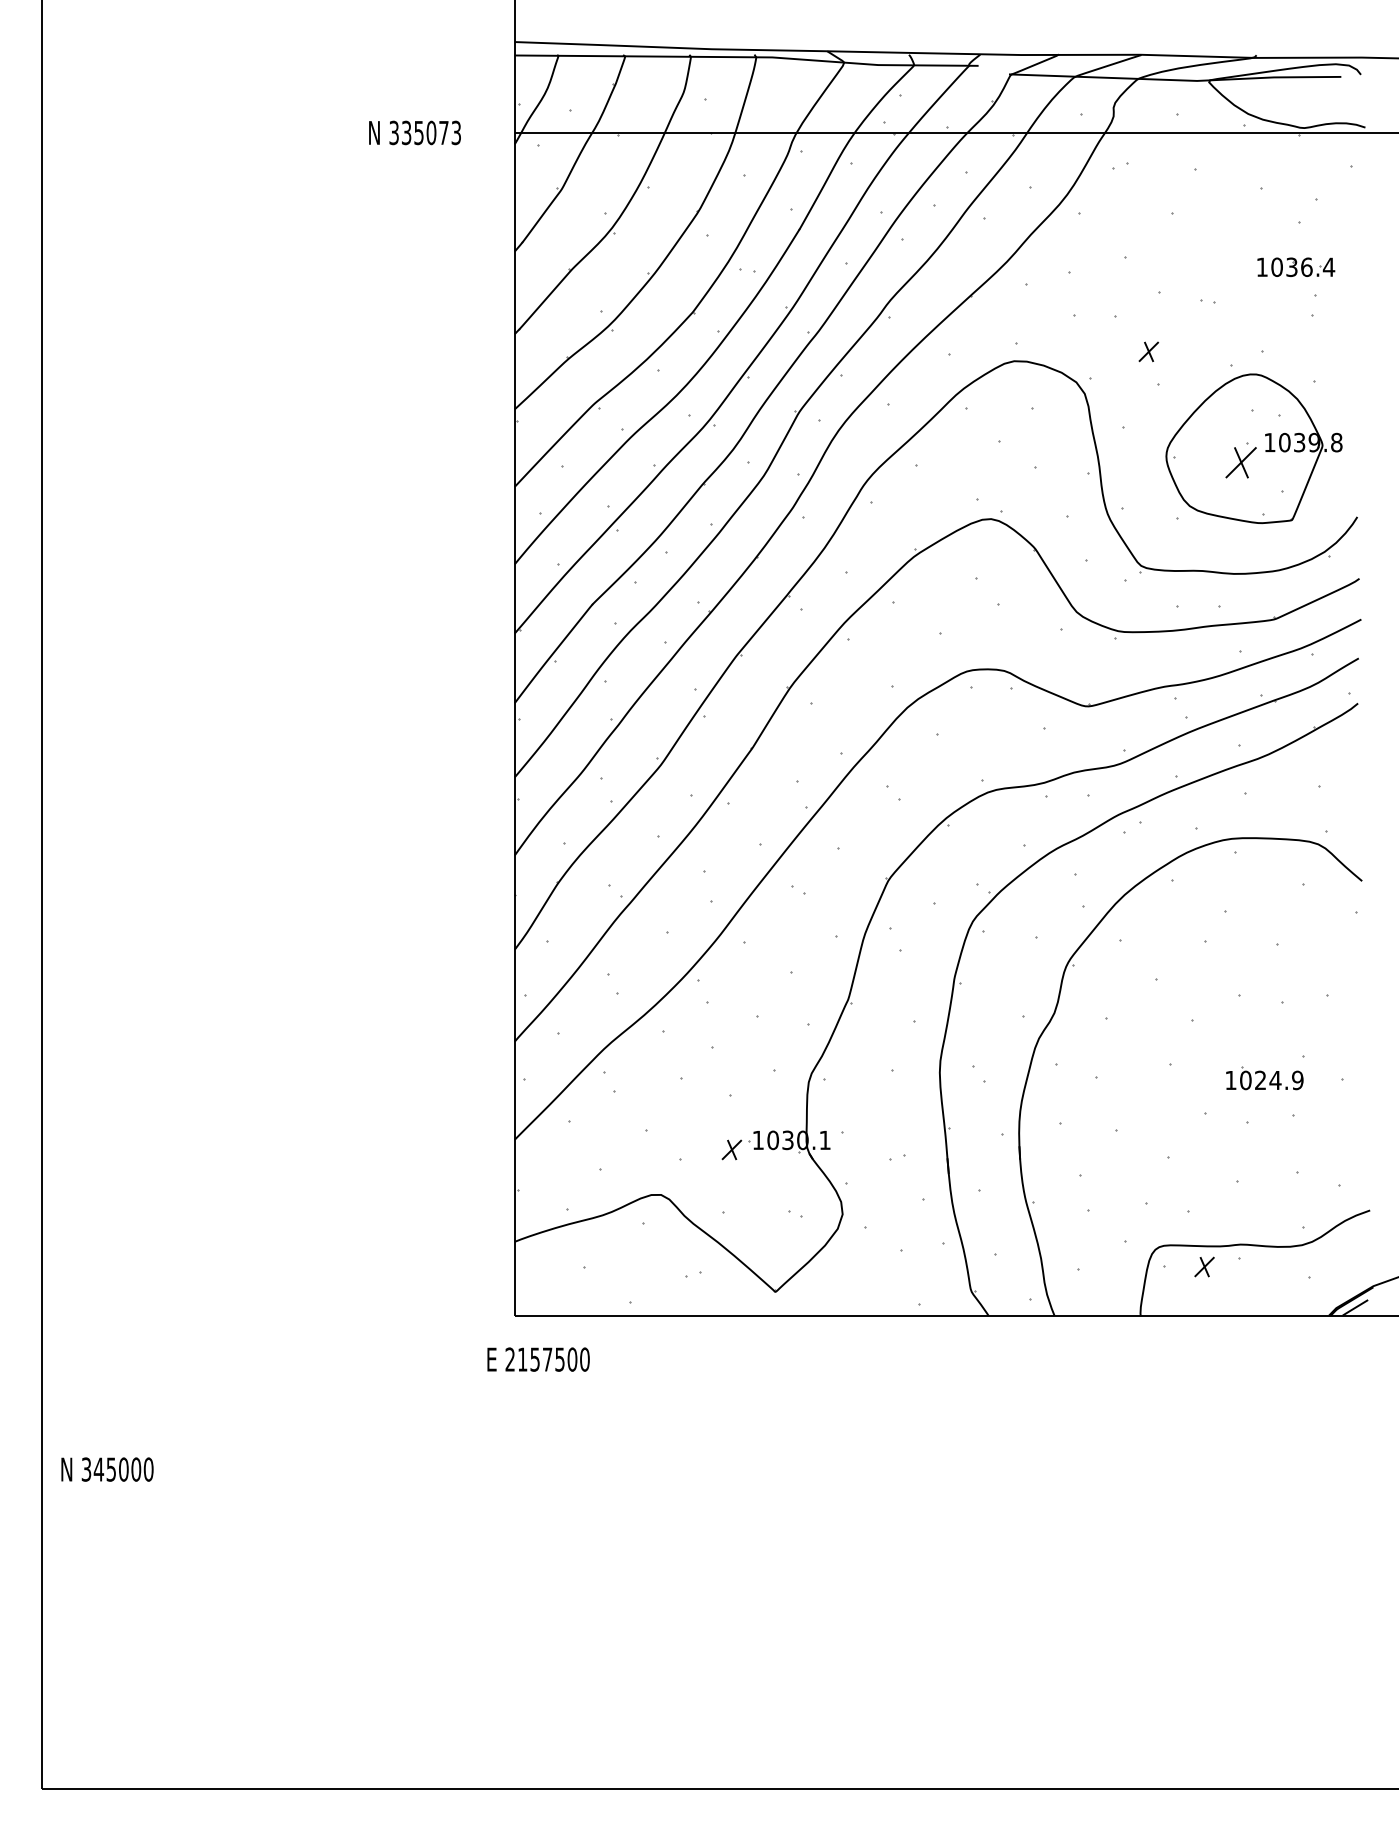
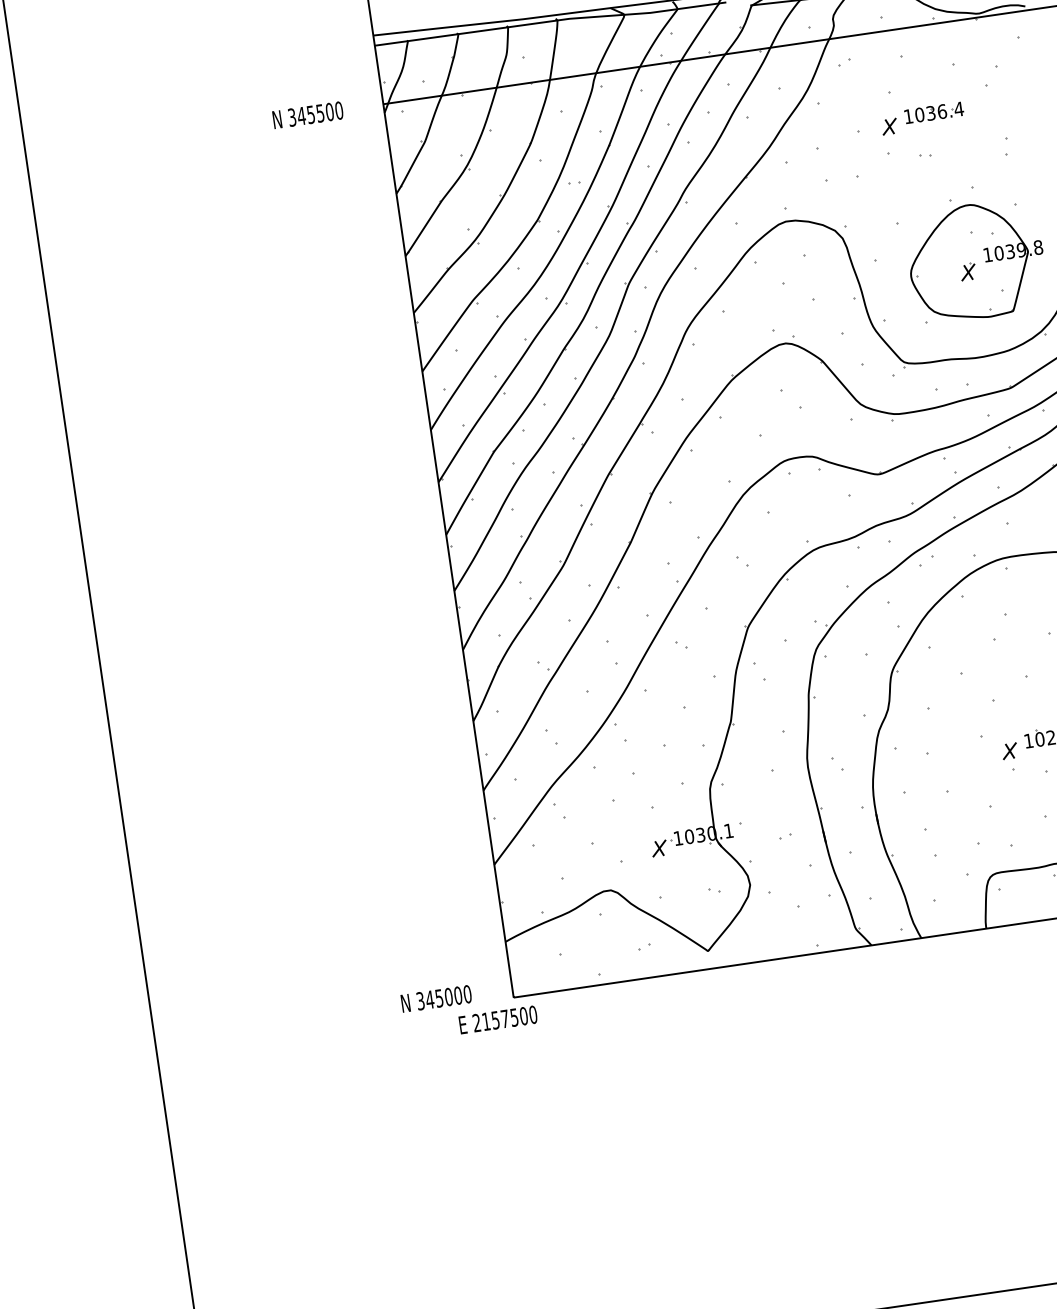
text: (431, 132) -> (320, 113), 335073 -> 345500
part: (1296, 266) -> (934, 112), moved
part: (1148, 351) -> (889, 126), moved
part: (1241, 459) -> (968, 270), size x0.62
part: (1204, 1266) -> (1009, 750), moved
text: (538, 1359) -> (498, 1019), moved
text: (107, 1469) -> (436, 998), moved

